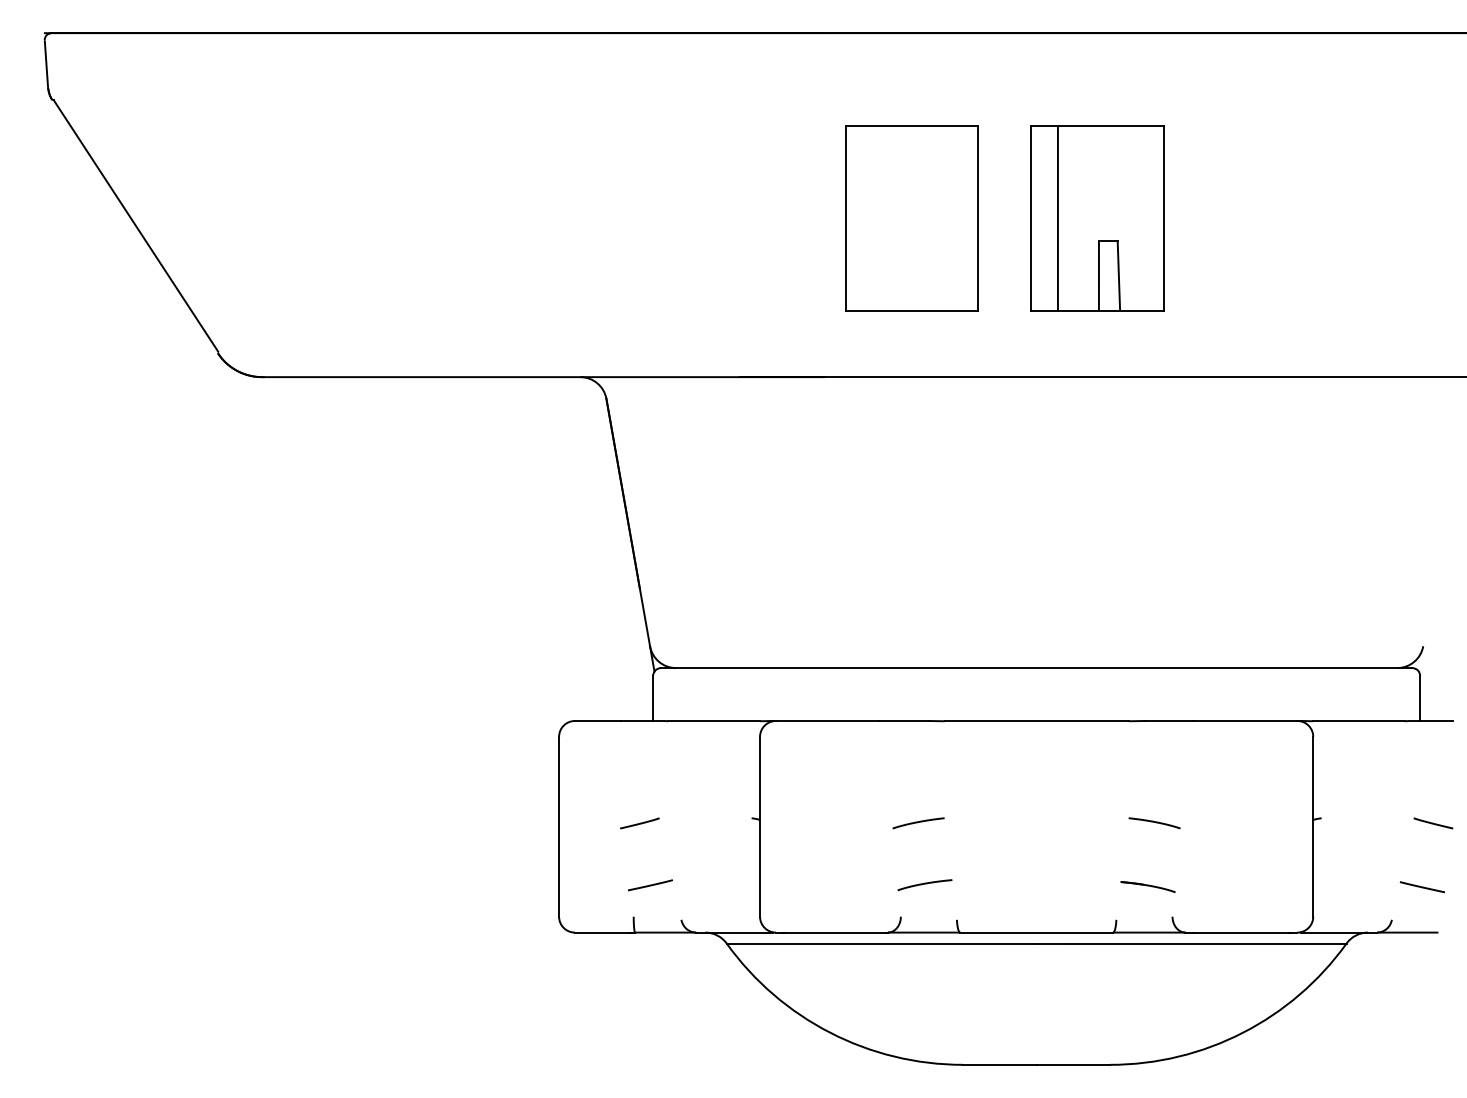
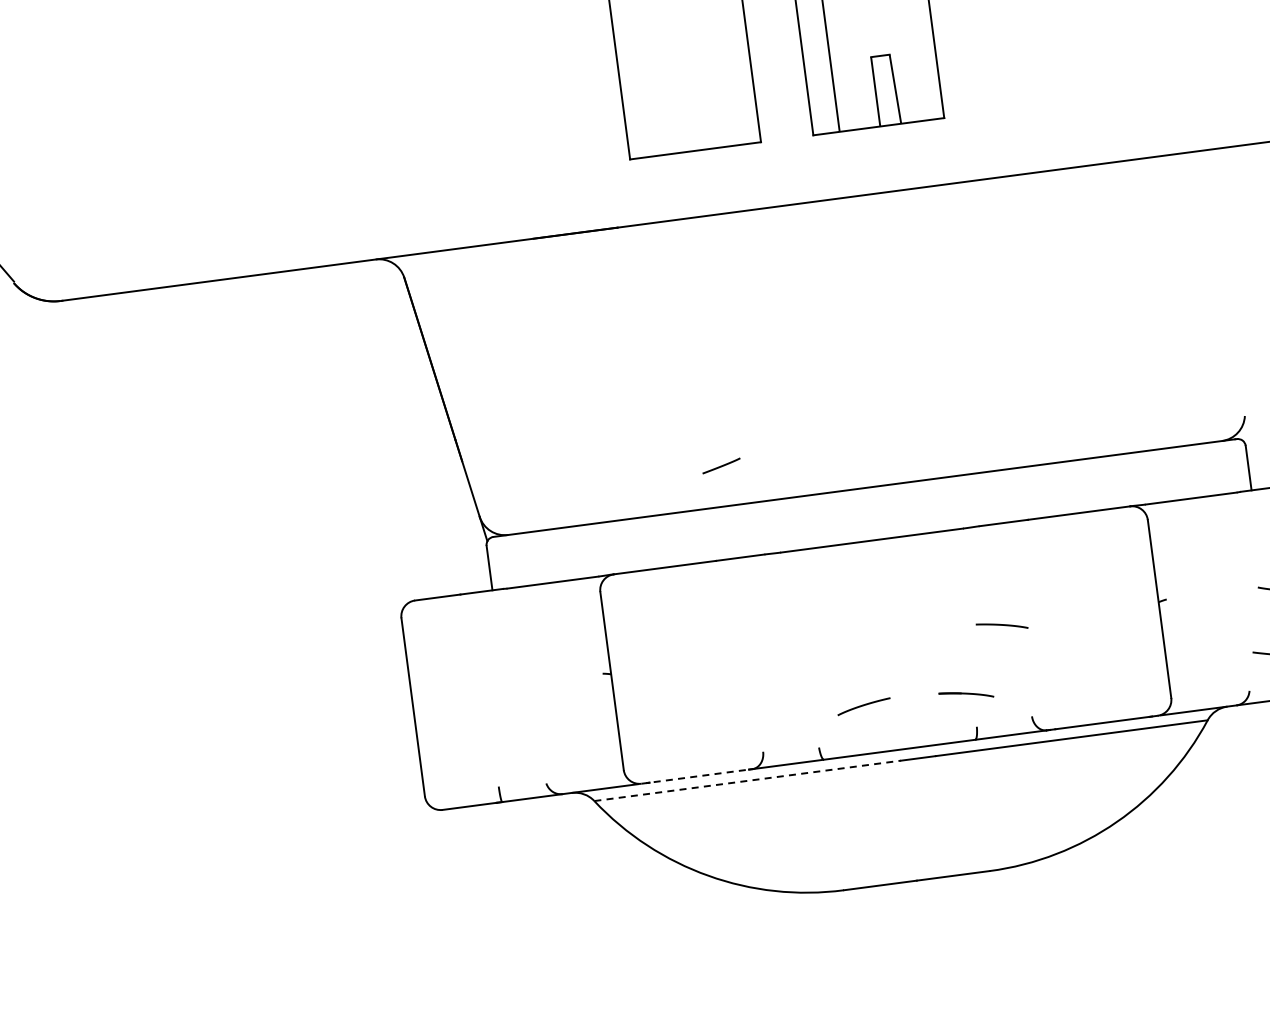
curve: (918, 822) -> (768, 656), removed
line: (639, 823) -> (721, 466), moved
curve: (924, 884) -> (863, 706), moved
line: (650, 885) -> (511, 753), removed
part: (1147, 886) -> (965, 694), moved
line: (830, 932) -> (695, 776), solid -> dashed
line: (881, 943) -> (747, 780), solid -> dashed

